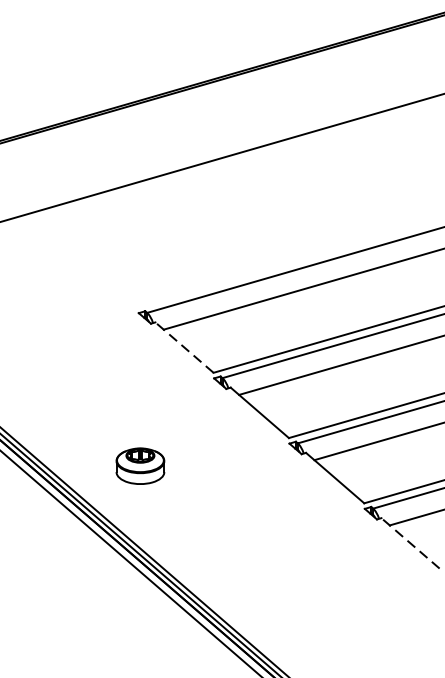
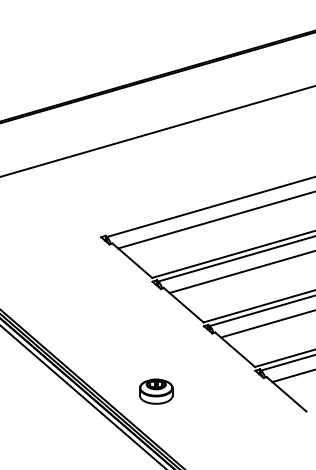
line: (183, 347) -> (131, 260), dashed -> solid
part: (140, 465) -> (156, 391), moved
line: (410, 542) -> (286, 393), dashed -> solid

